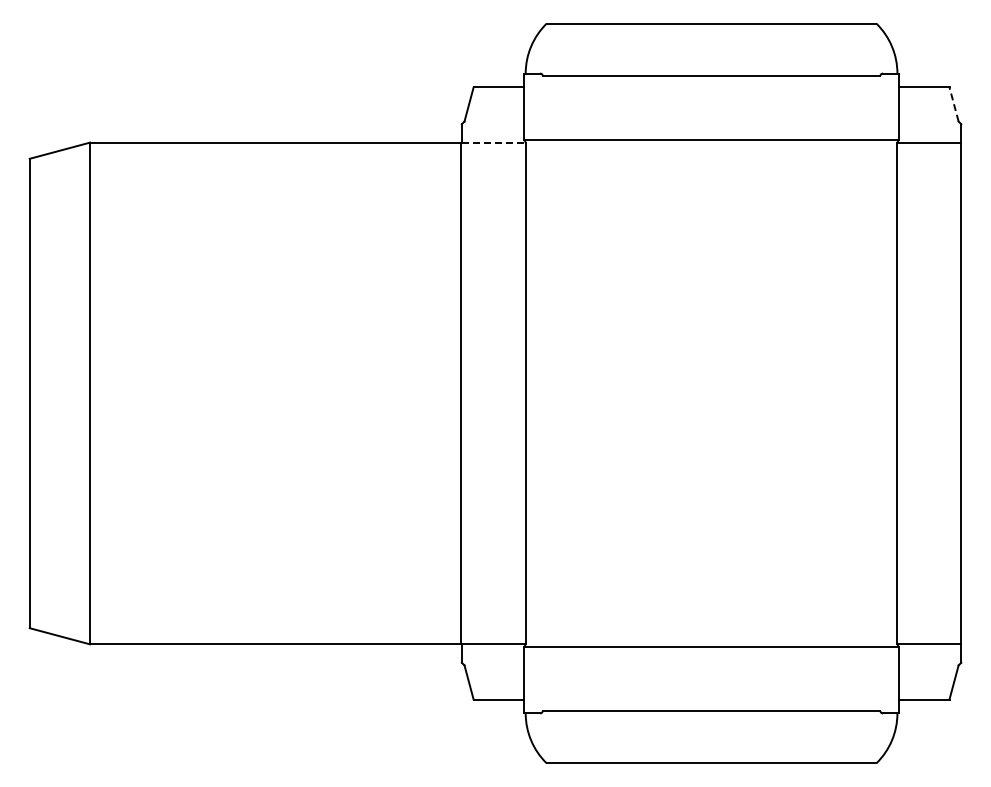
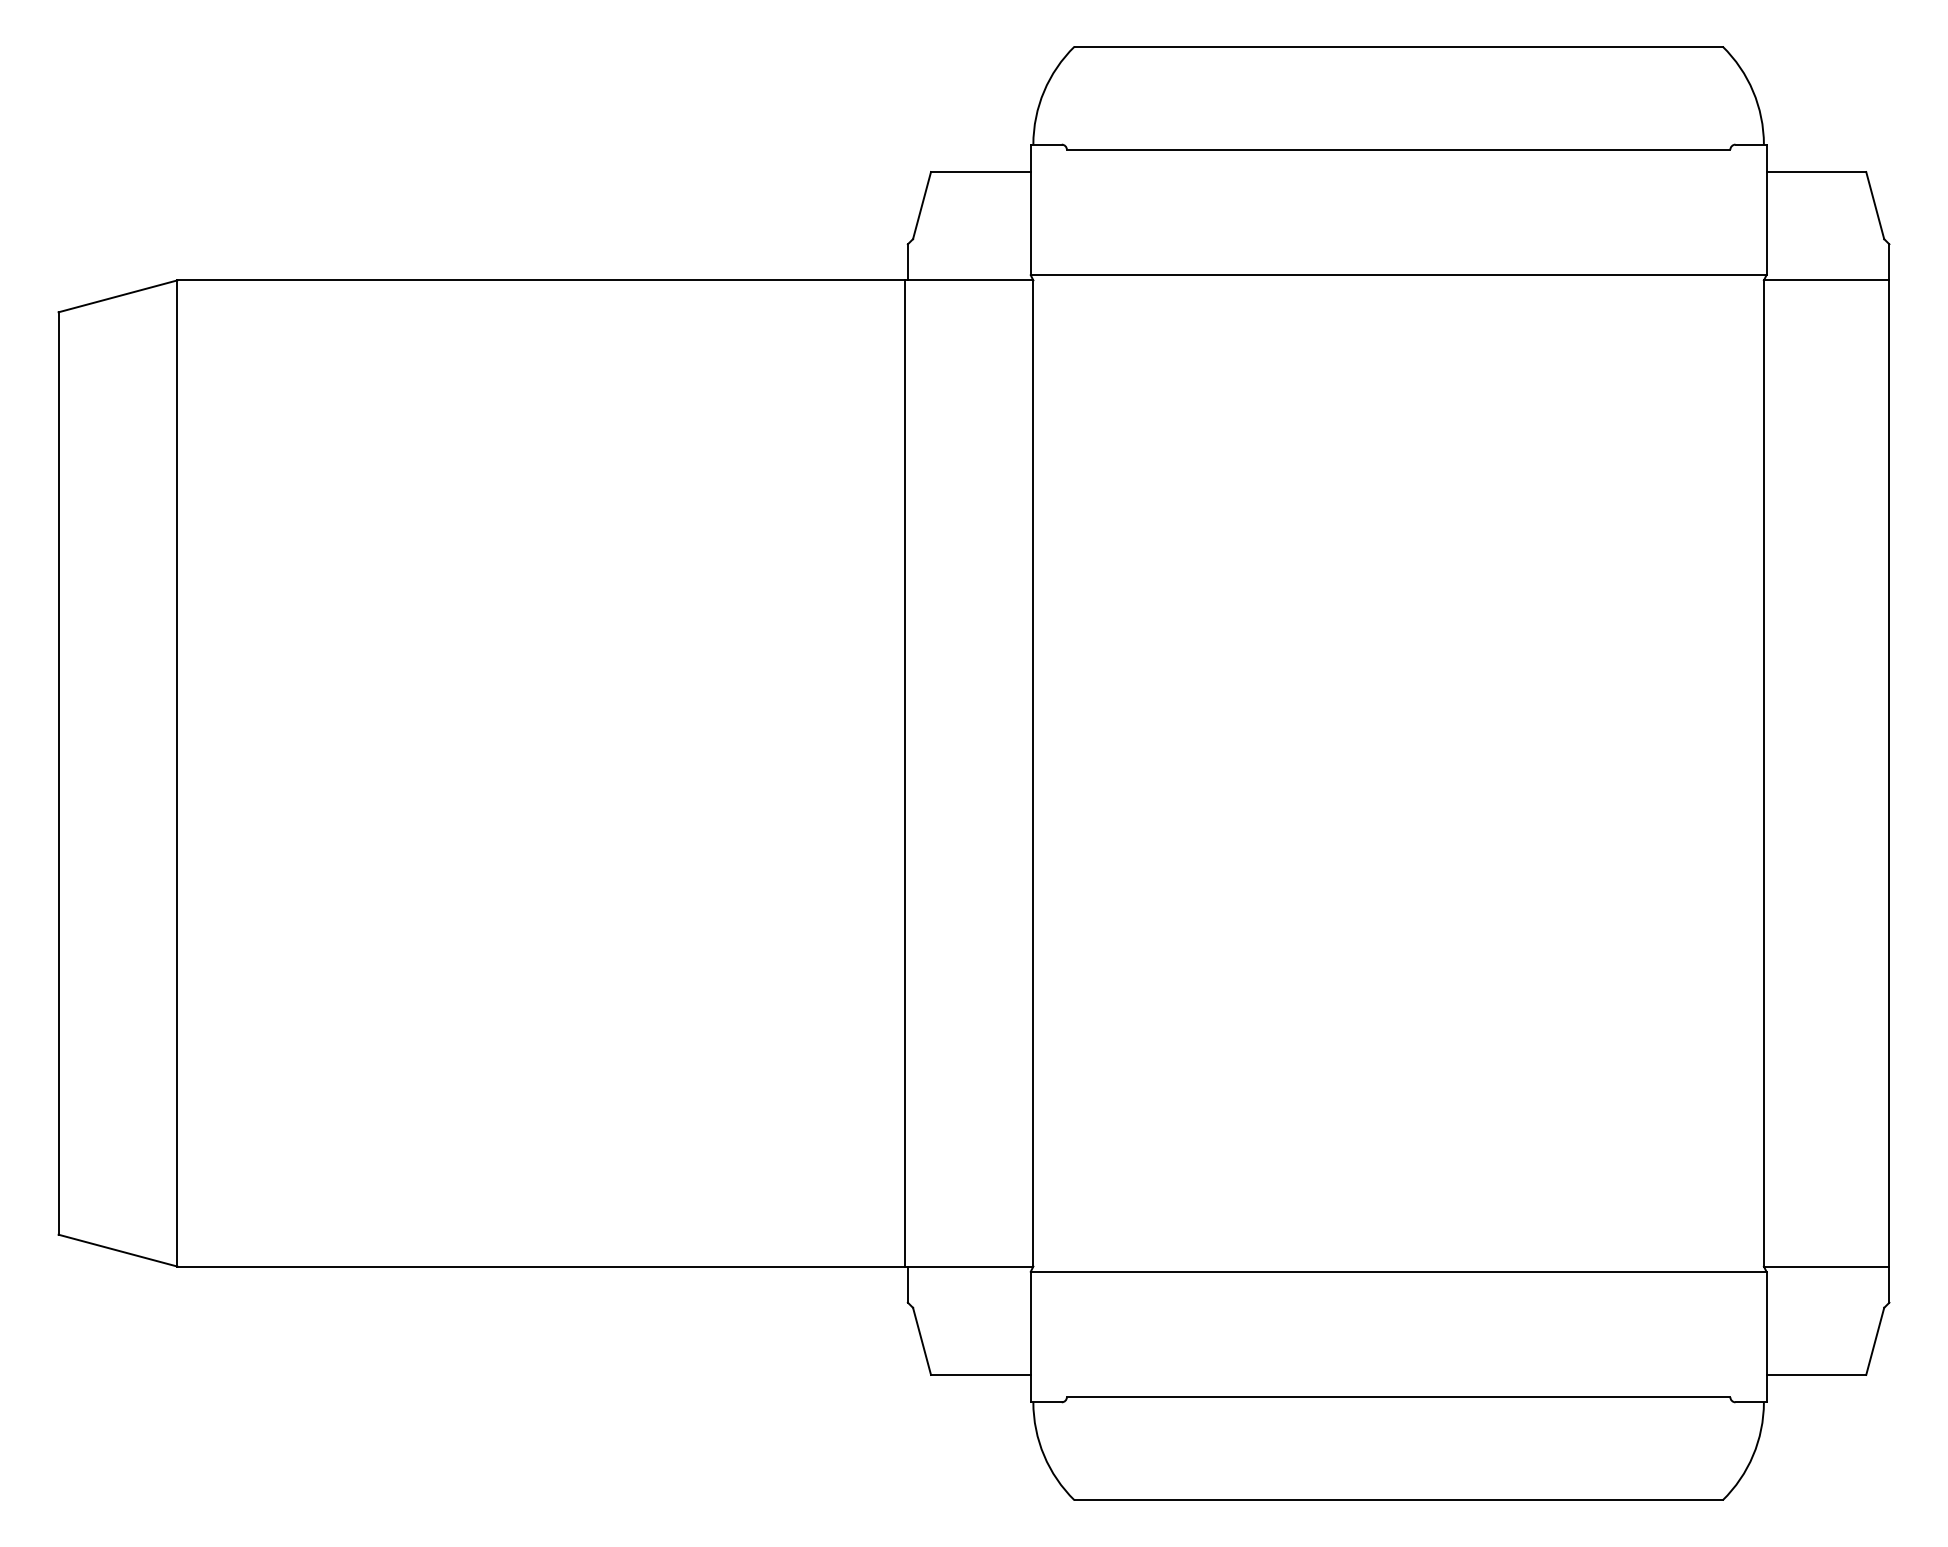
line: (954, 104) -> (1876, 205), dashed -> solid
line: (493, 142) -> (970, 280), dashed -> solid

